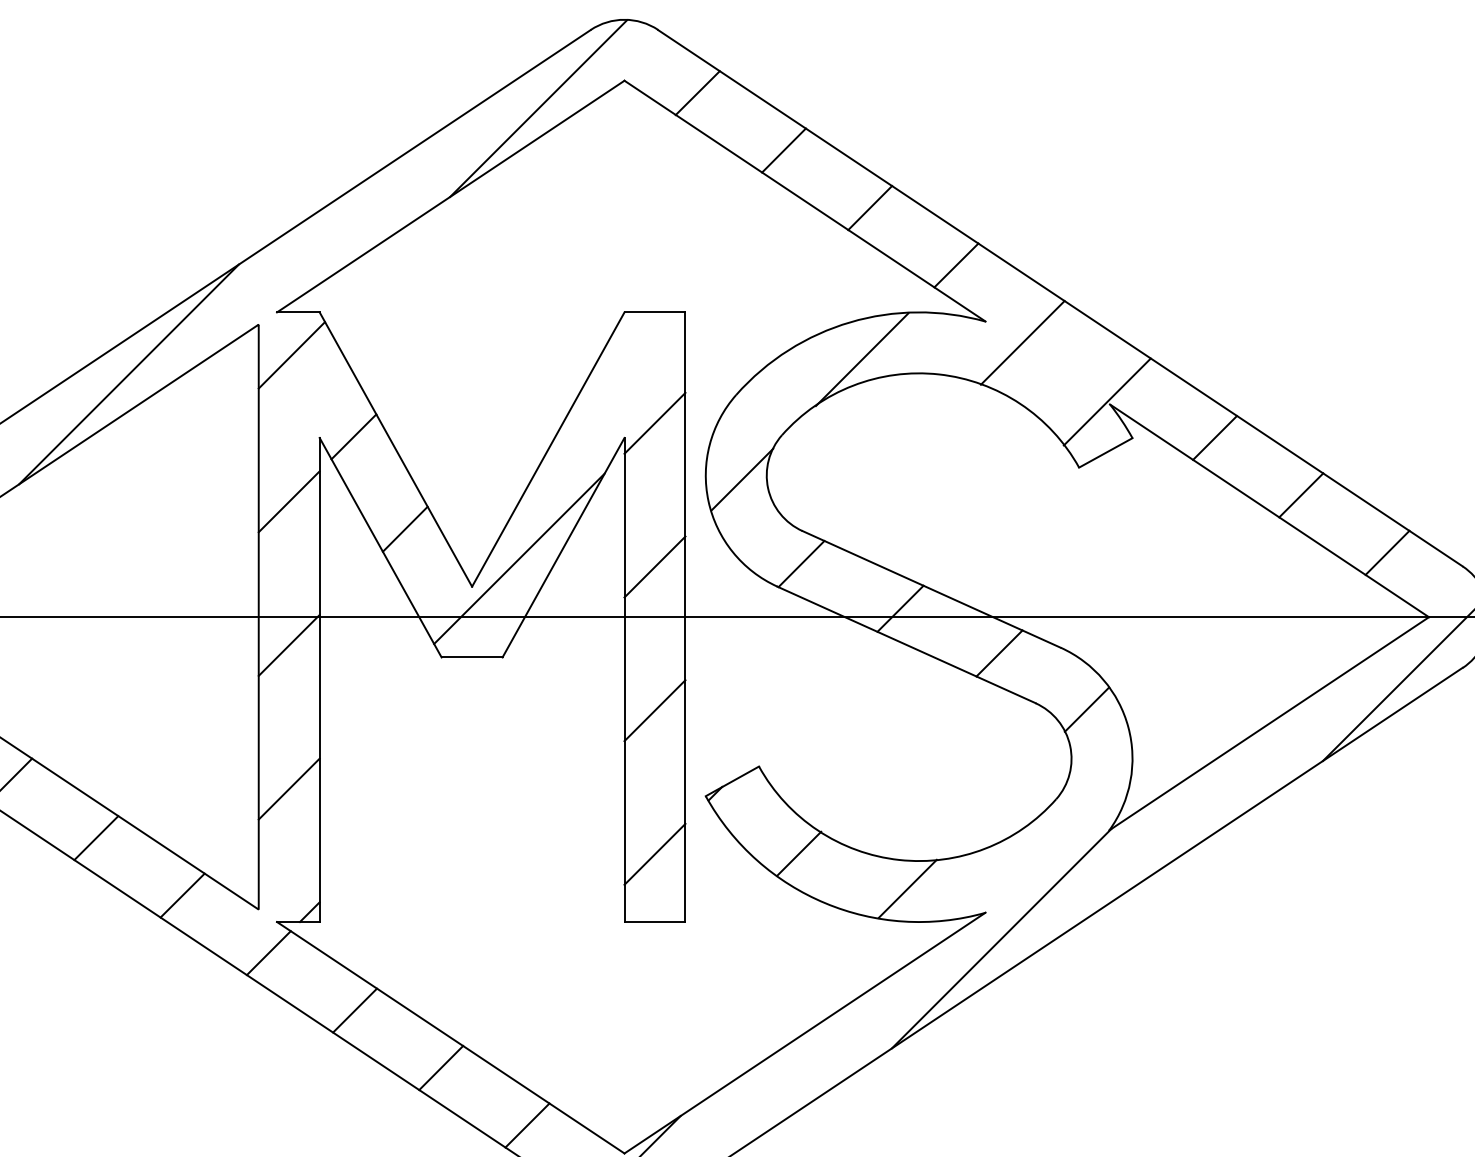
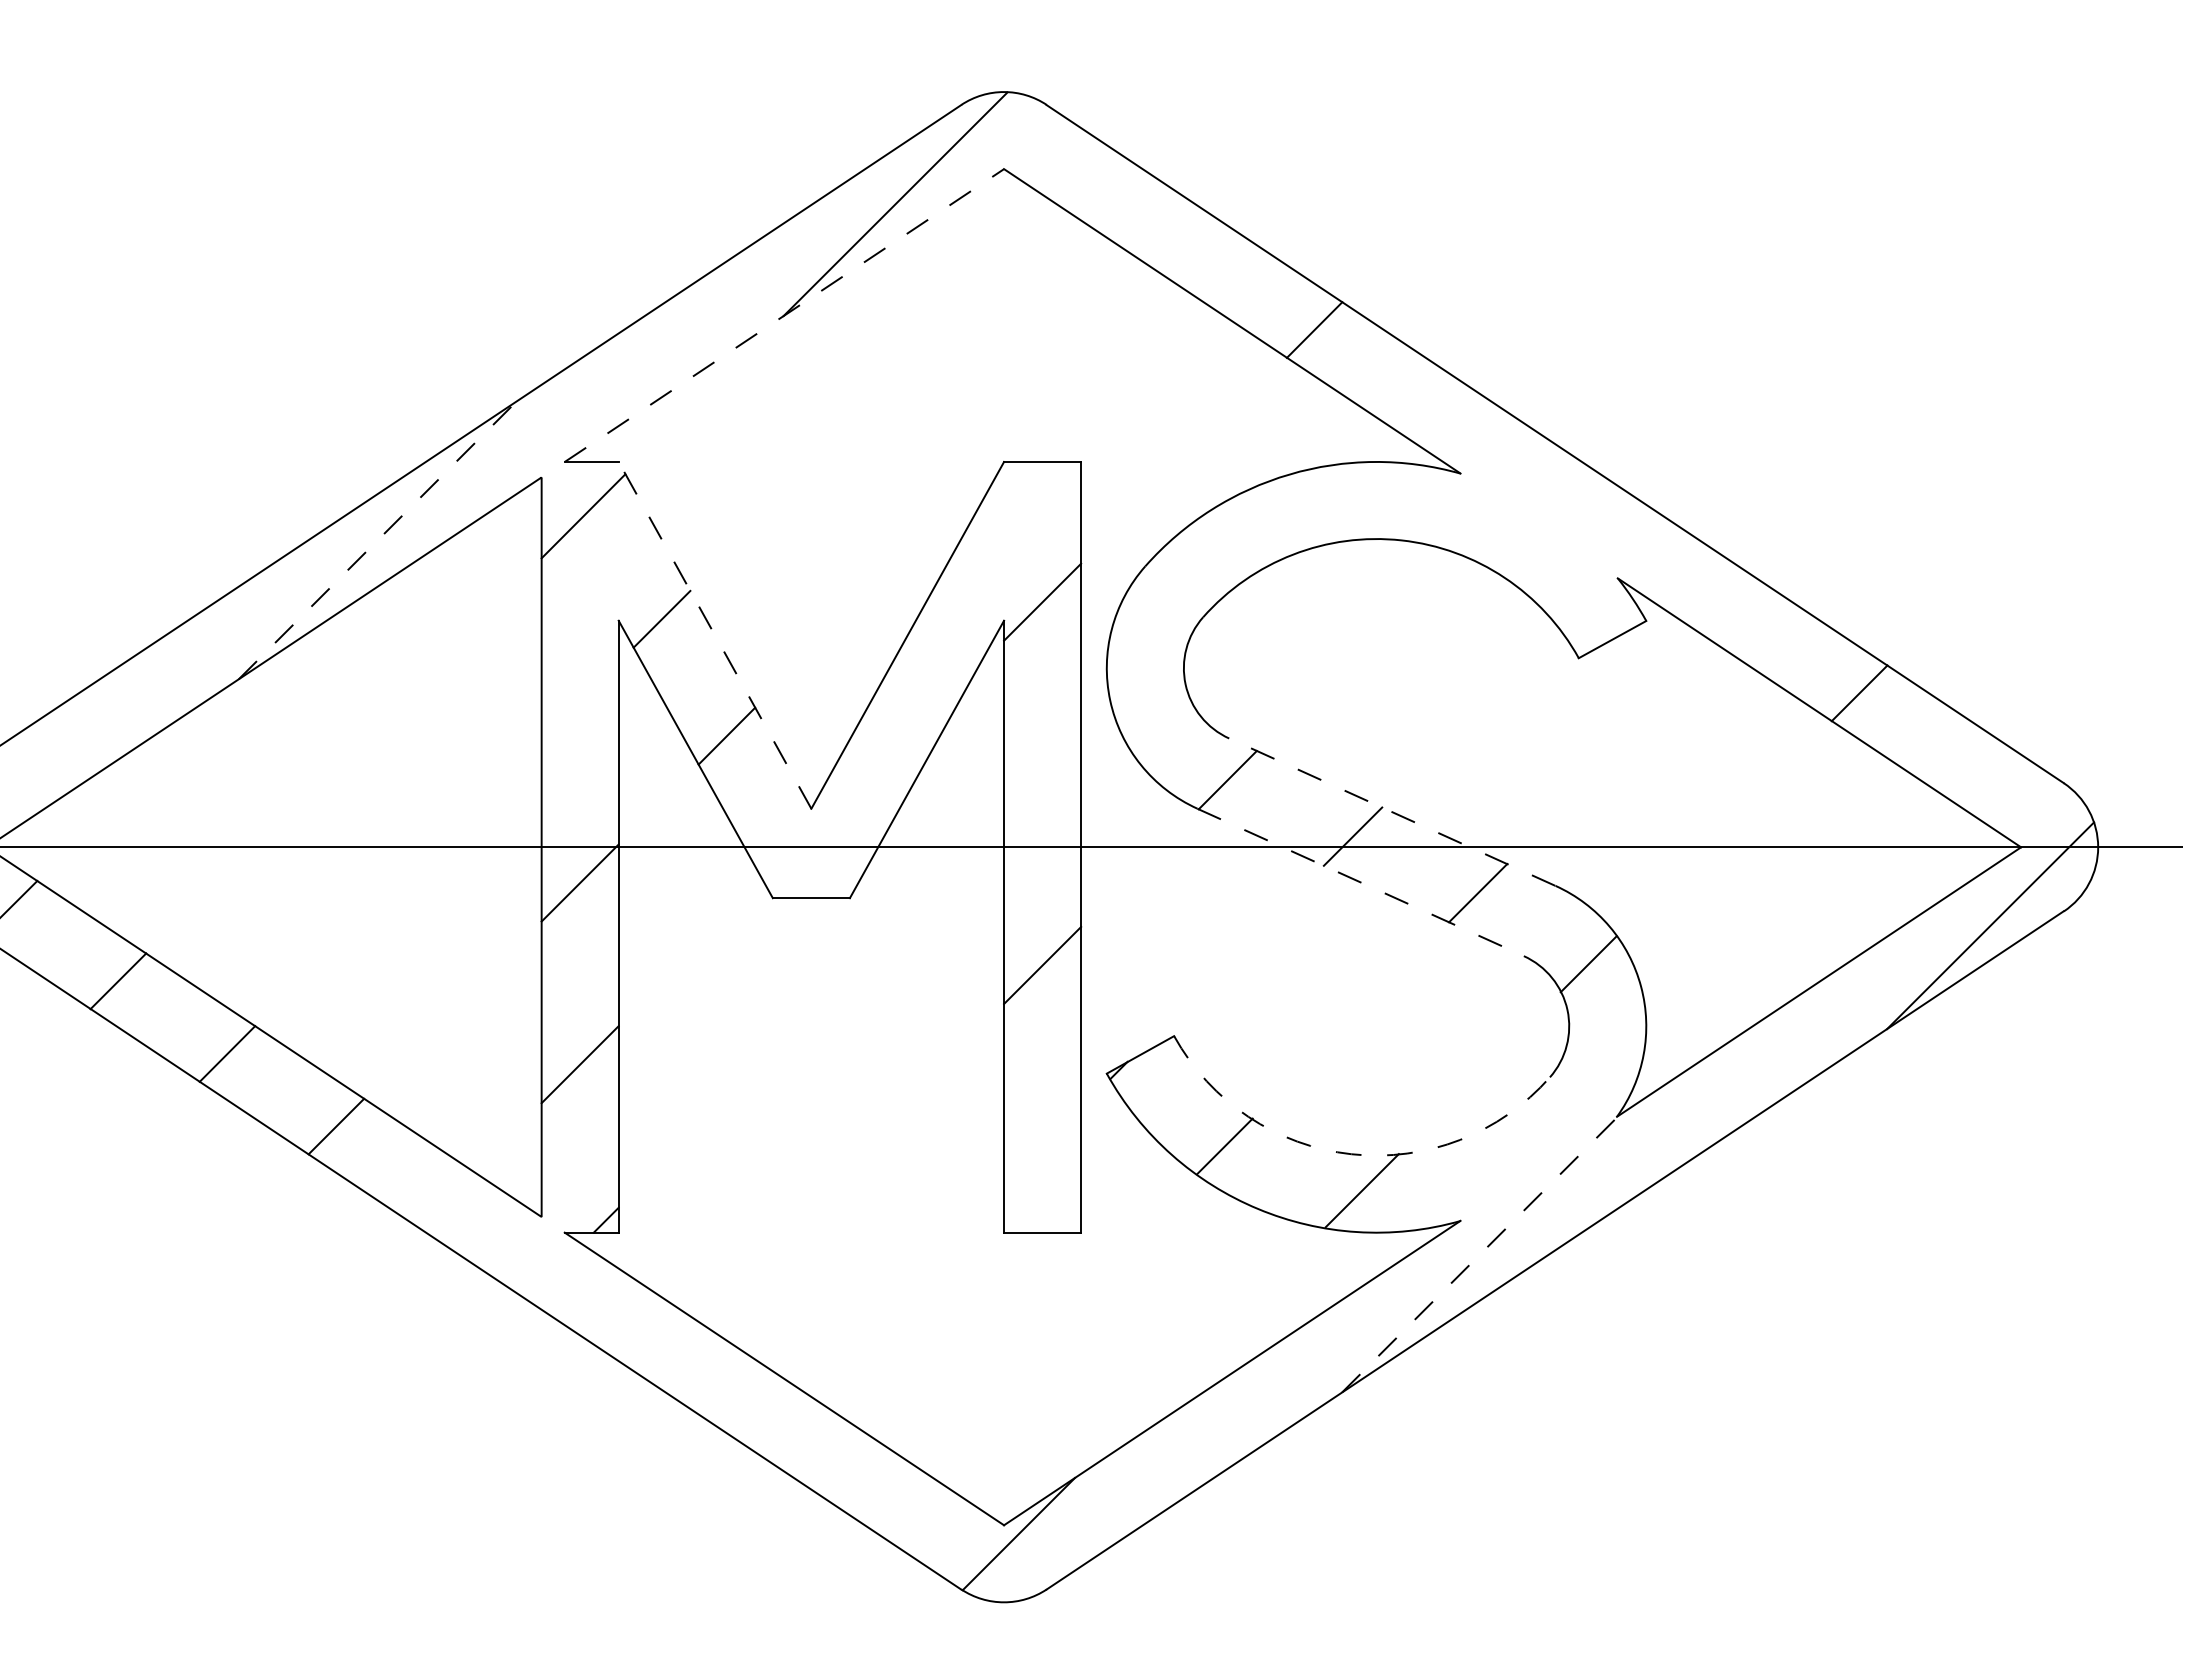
line: (697, 92) -> (1096, 184), removed
line: (783, 150) -> (1205, 257), removed
line: (450, 196) -> (784, 315), solid -> dashed
line: (956, 265) -> (1423, 402), removed
line: (1022, 342) -> (1507, 500), removed
line: (862, 359) -> (1304, 521), removed
line: (128, 374) -> (377, 540), solid -> dashed
line: (1107, 402) -> (1614, 575), removed
line: (1214, 437) -> (1750, 620), removed
line: (395, 448) -> (714, 634), solid -> dashed
line: (742, 479) -> (1153, 673), removed
line: (288, 501) -> (579, 700), removed
line: (1387, 552) -> (1968, 765), removed
line: (518, 558) -> (870, 773), removed
line: (654, 566) -> (1042, 783), removed
line: (930, 588) -> (1391, 811), solid -> dashed
line: (906, 645) -> (1360, 882), solid -> dashed
line: (654, 853) -> (1042, 1146), removed
arc: (899, 860) -> (1351, 1154), solid -> dashed
line: (182, 895) -> (445, 1199), removed
line: (1002, 938) -> (1481, 1253), solid -> dashed
line: (268, 952) -> (554, 1271), removed
line: (355, 1010) -> (663, 1344), removed
line: (441, 1068) -> (772, 1417), removed
line: (527, 1125) -> (881, 1489), removed

